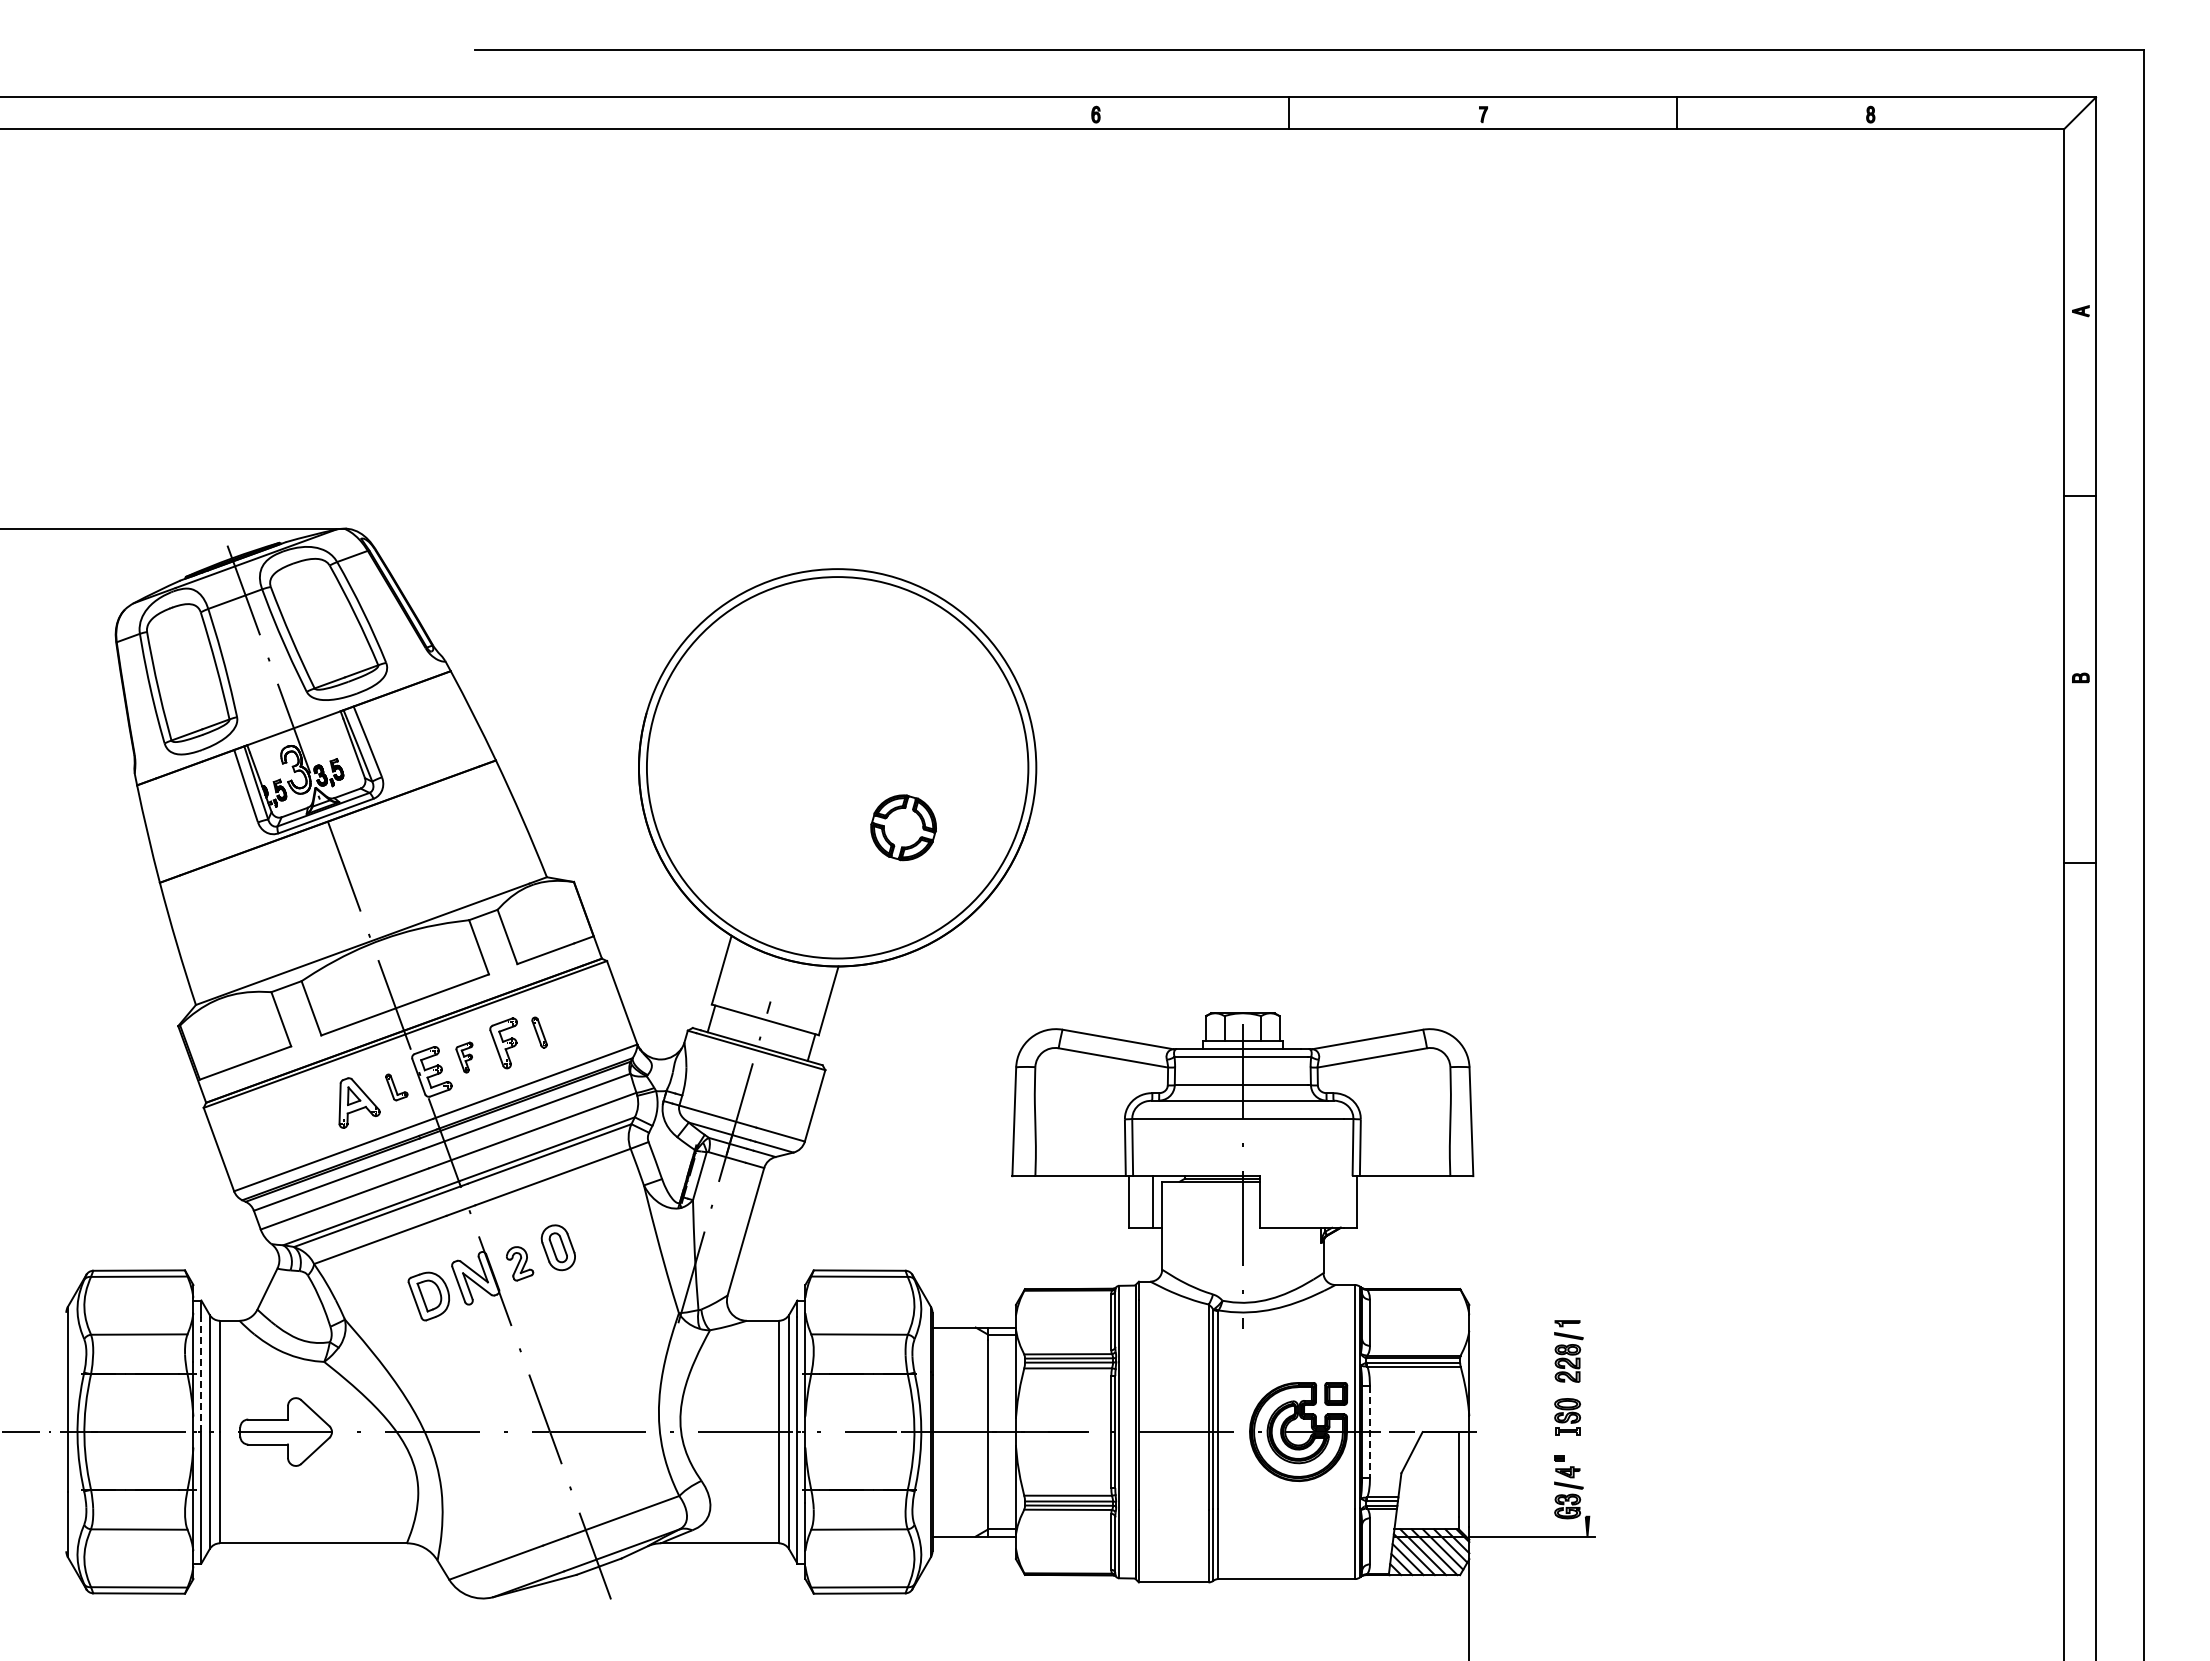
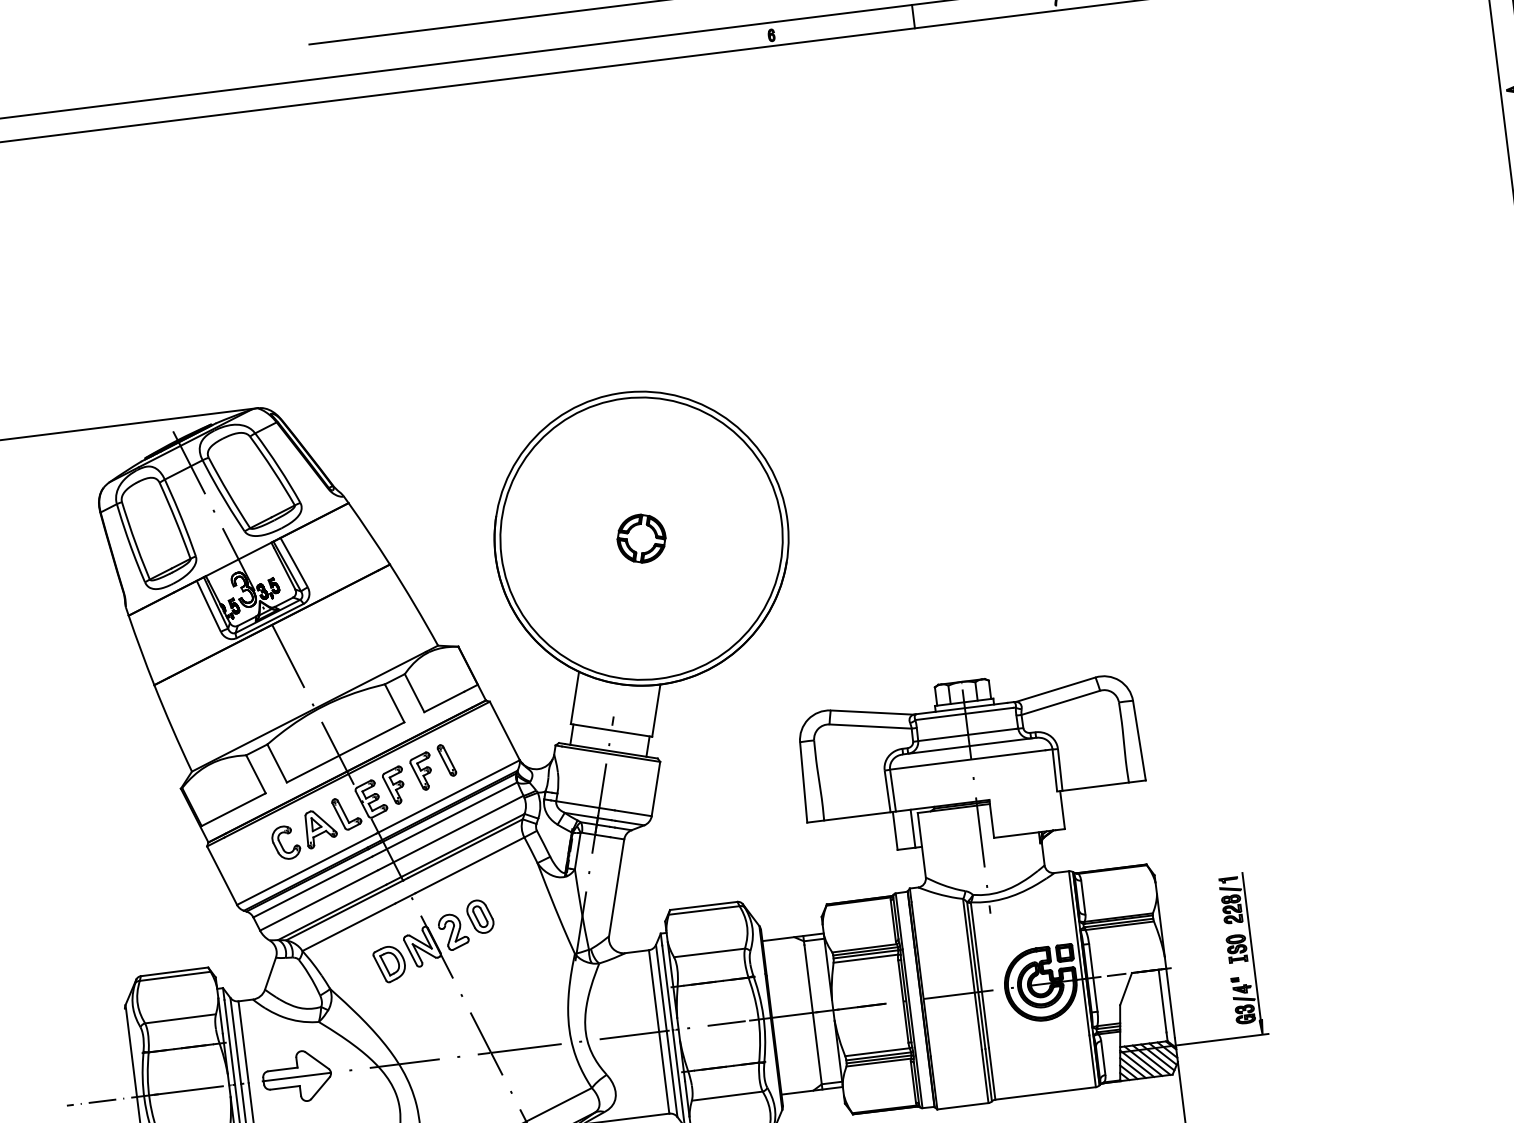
part: (903, 827) -> (641, 538), moved
part: (539, 1032) -> (446, 760), size x1.43
part: (464, 1057) -> (394, 785), size x1.67
part: (396, 1087) -> (346, 813), size x1.67
part: (304, 1118) -> (282, 845), added
part: (519, 1263) -> (453, 931), size x1.43
line: (201, 1374) -> (229, 1042), dashed -> solid
line: (1587, 1416) -> (1251, 946), added
line: (1370, 1432) -> (1093, 978), dashed -> solid

